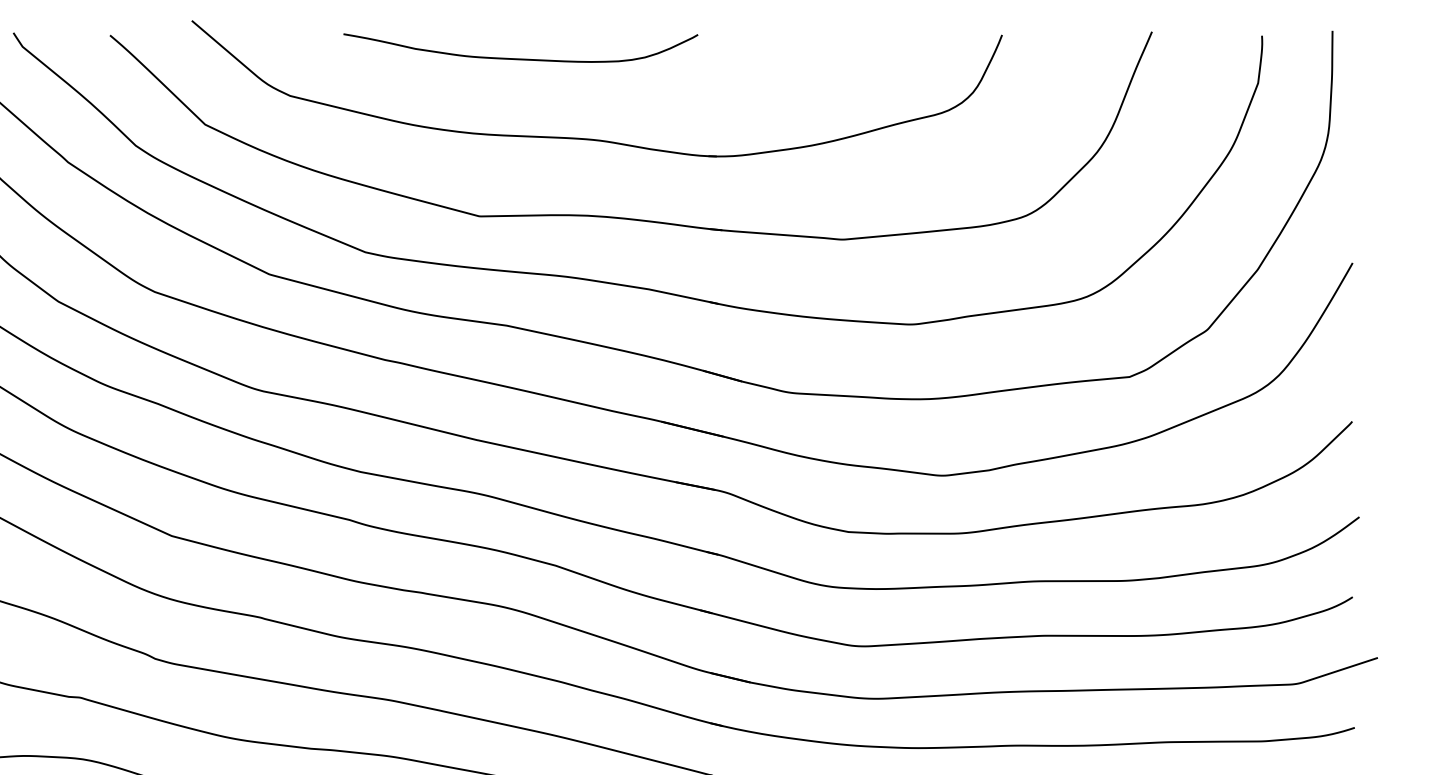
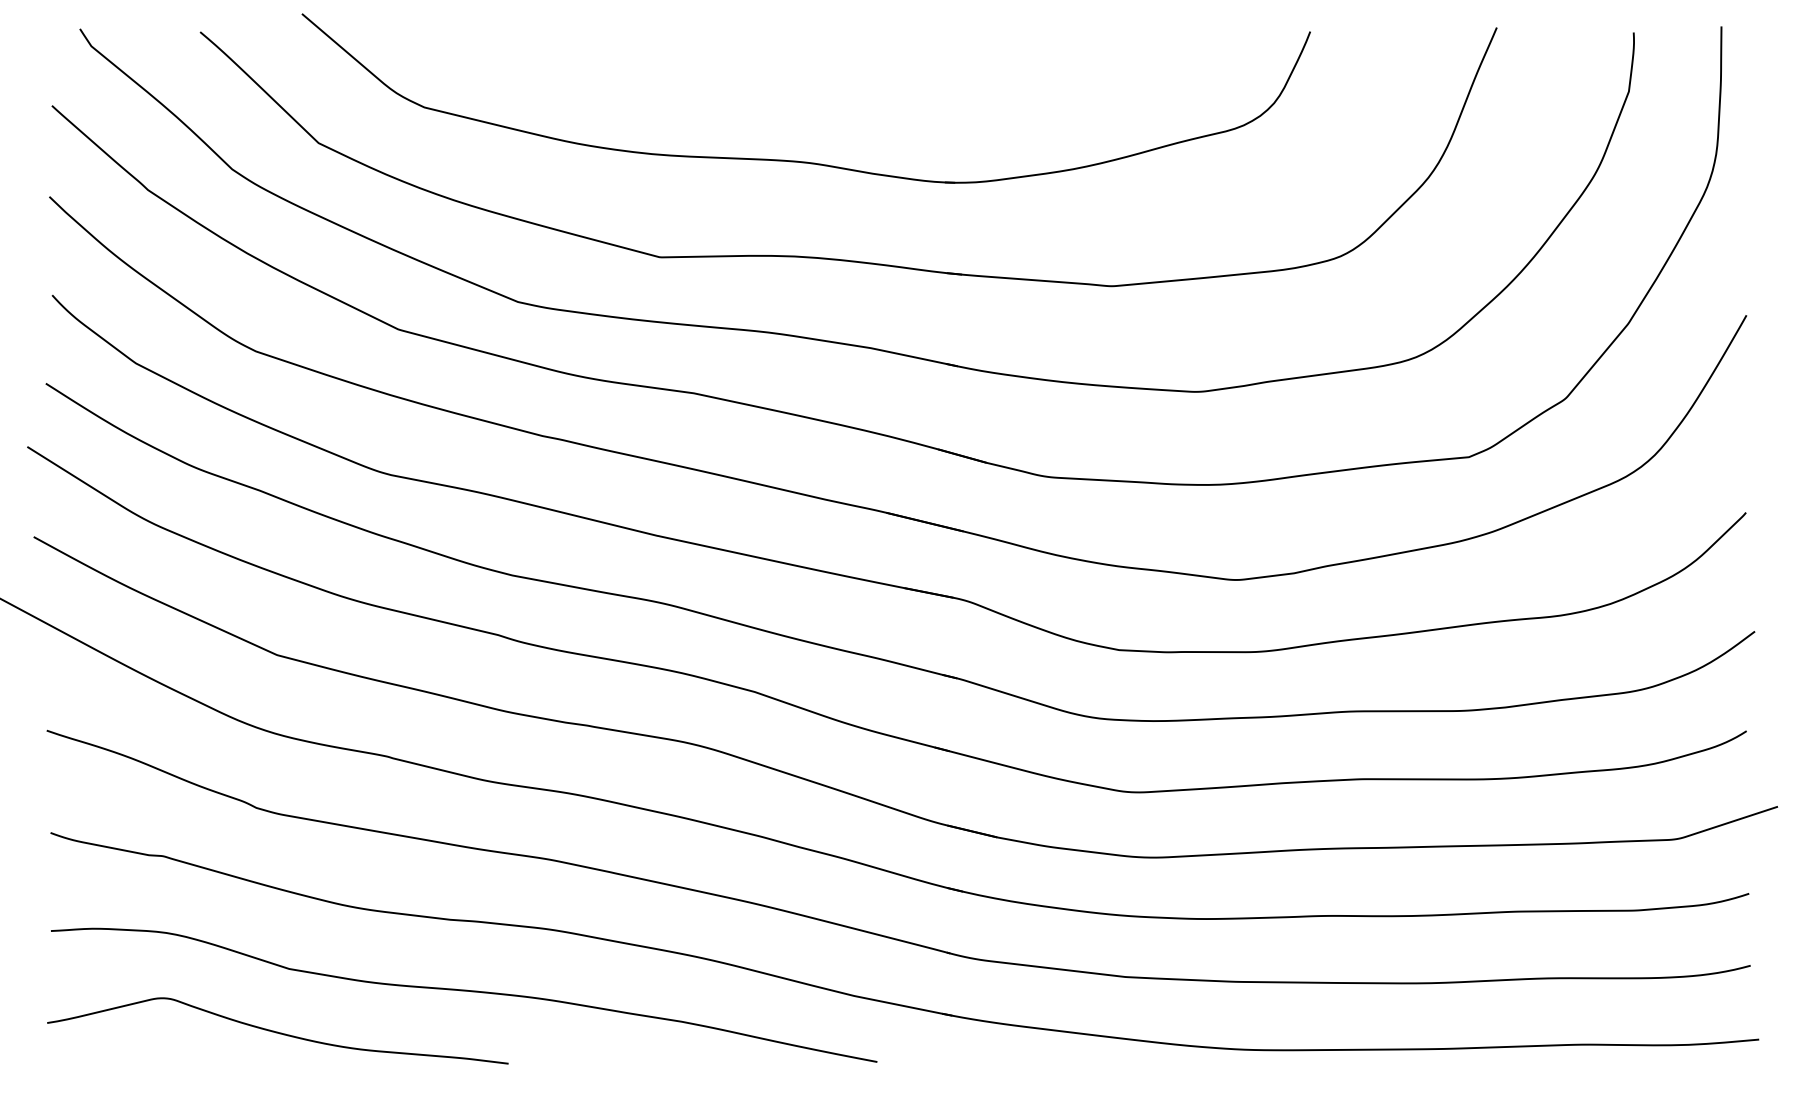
curve: (517, 58) -> (707, 60), removed

